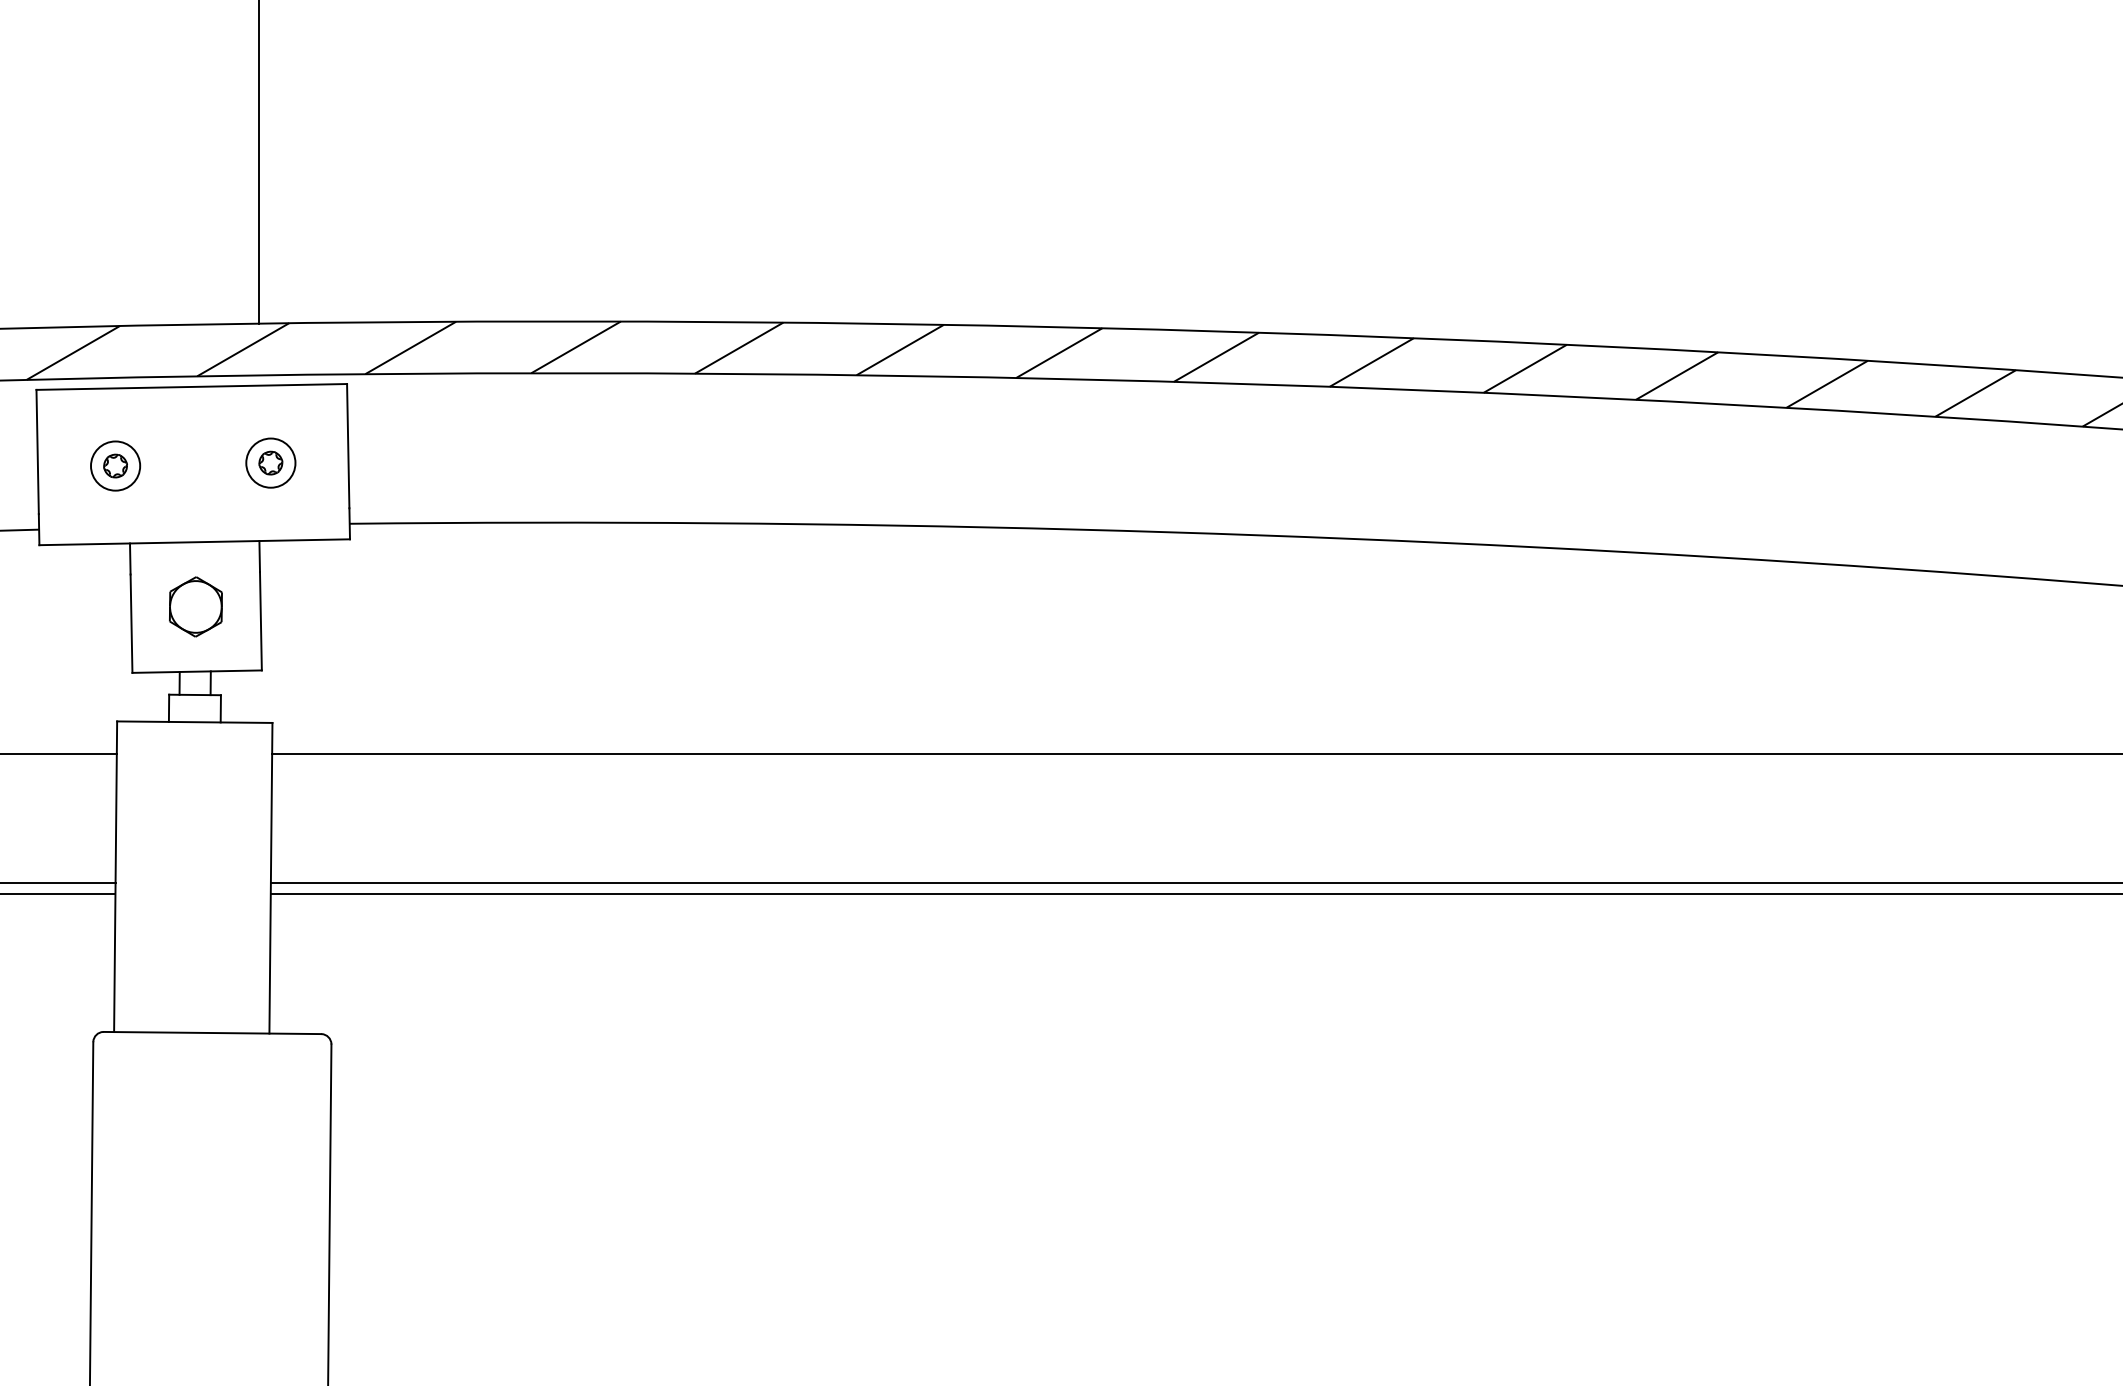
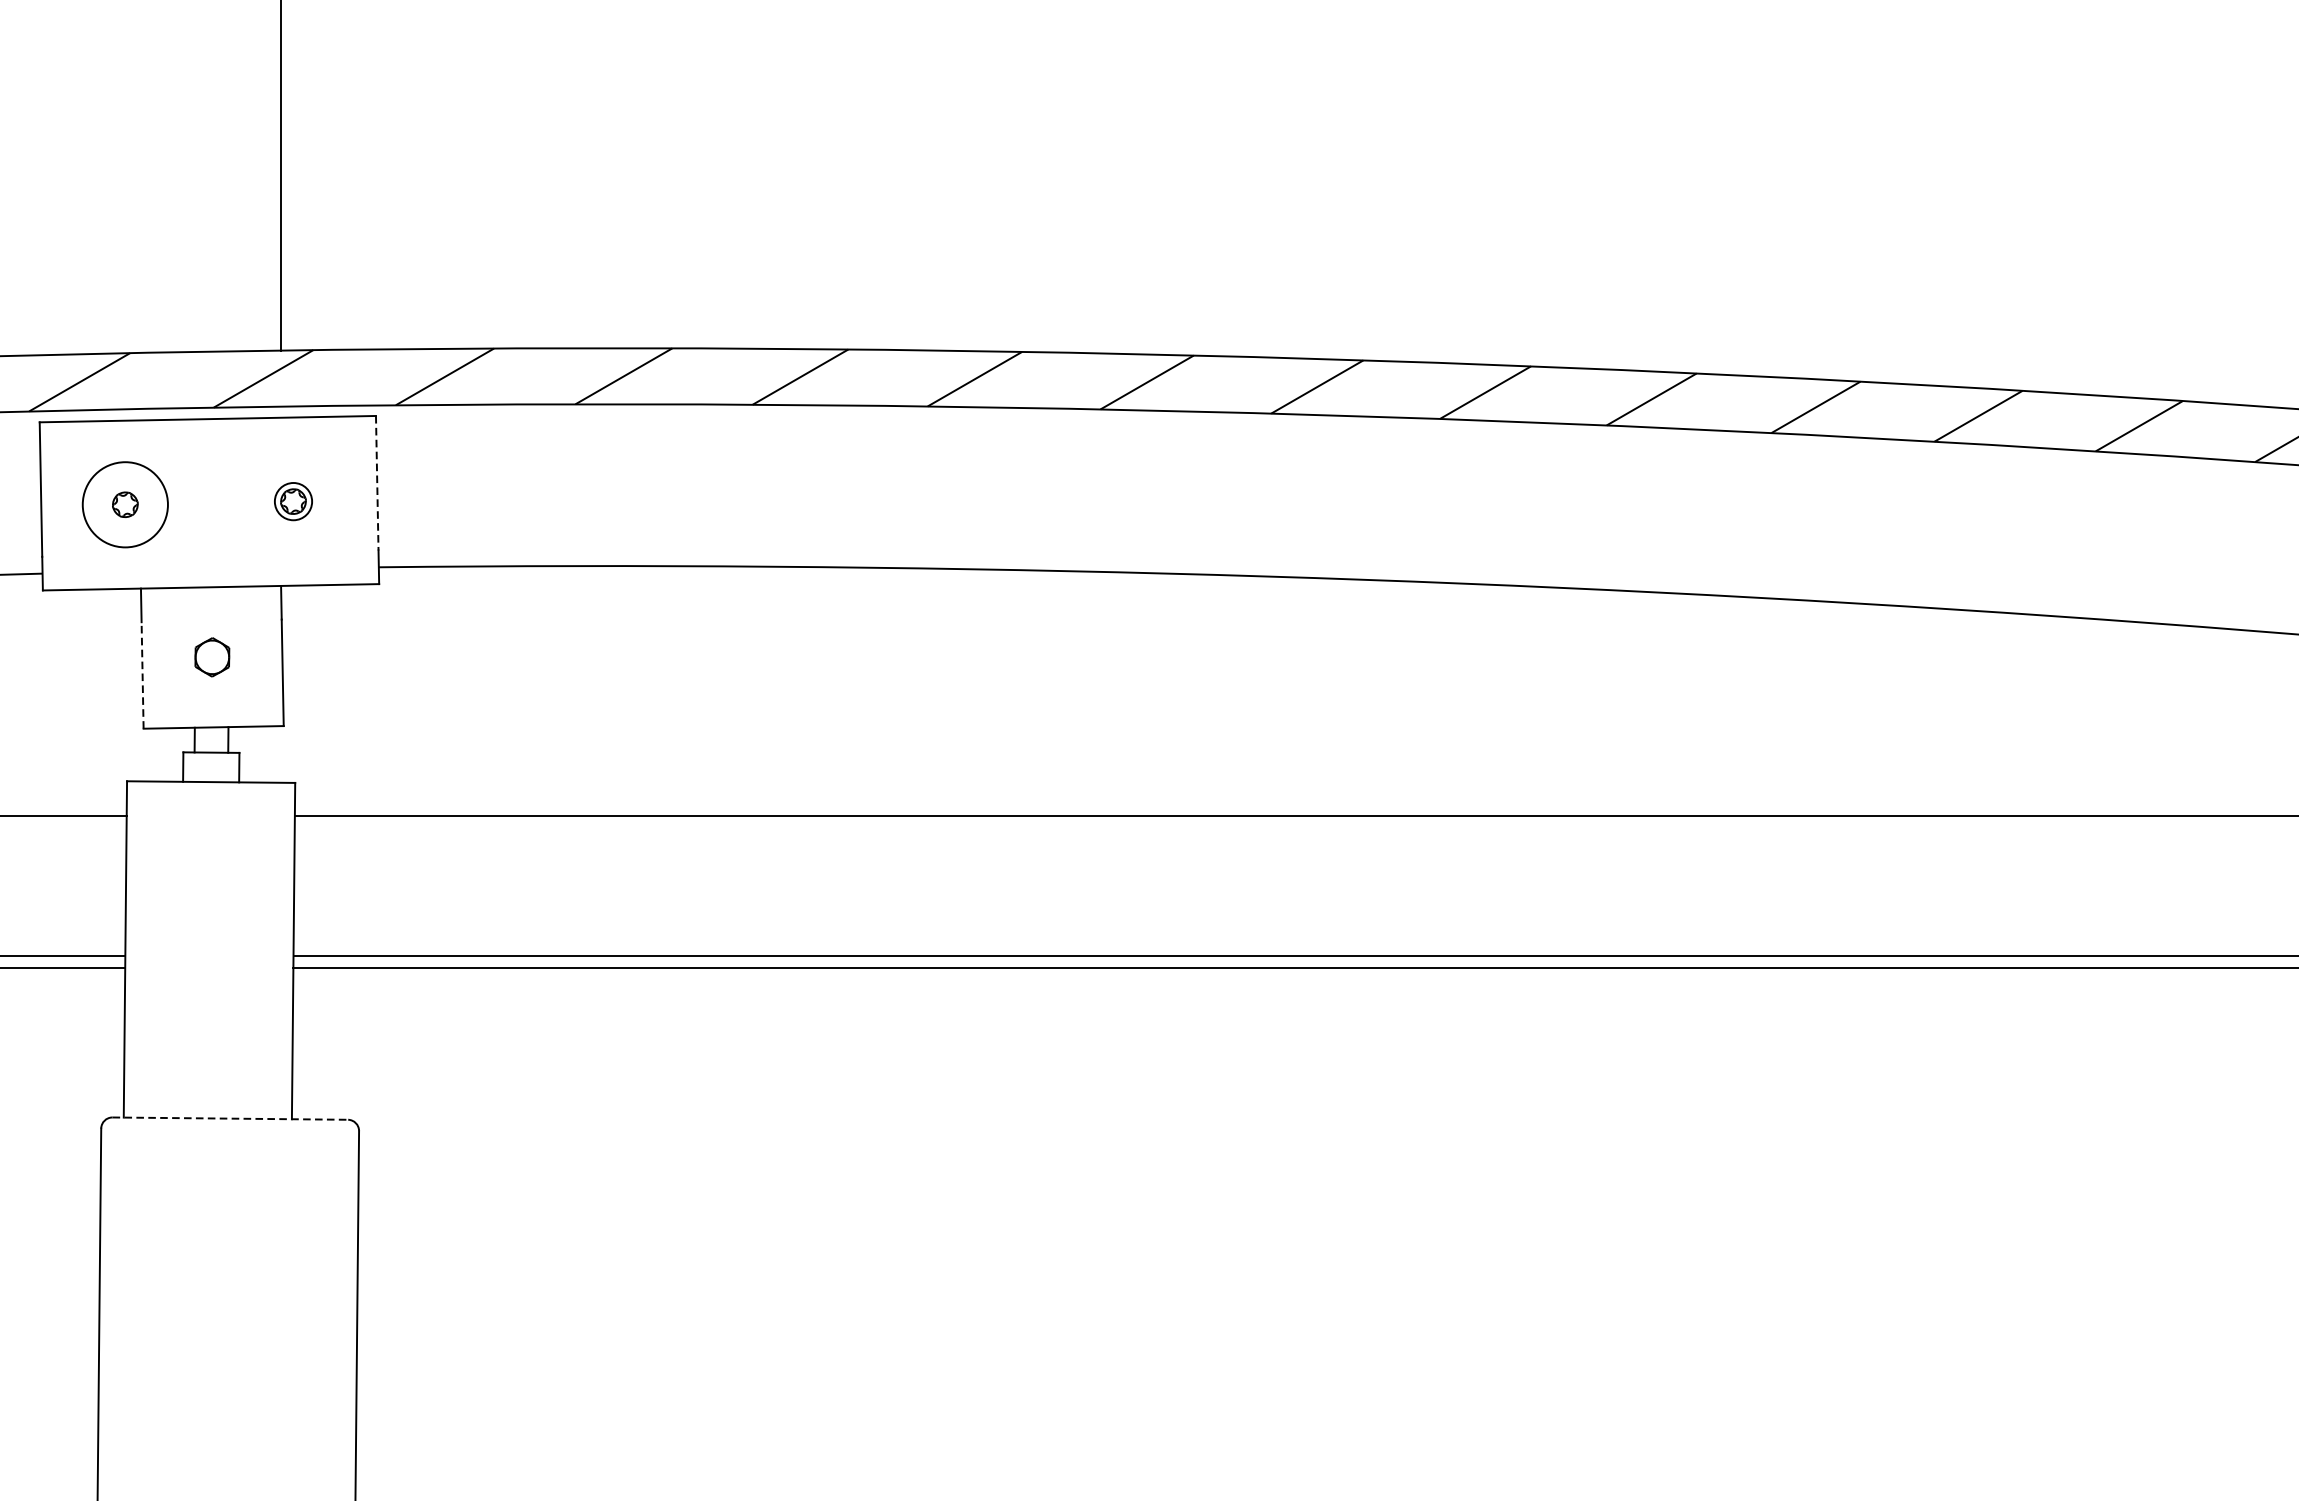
line: (348, 446) -> (377, 483), solid -> dashed
circle: (270, 462) -> (293, 500), size x0.7
circle: (115, 465) -> (125, 504), size x1.6
part: (195, 606) -> (211, 656), size x0.6
line: (131, 623) -> (142, 675), solid -> dashed
line: (212, 1033) -> (230, 1119), solid -> dashed

